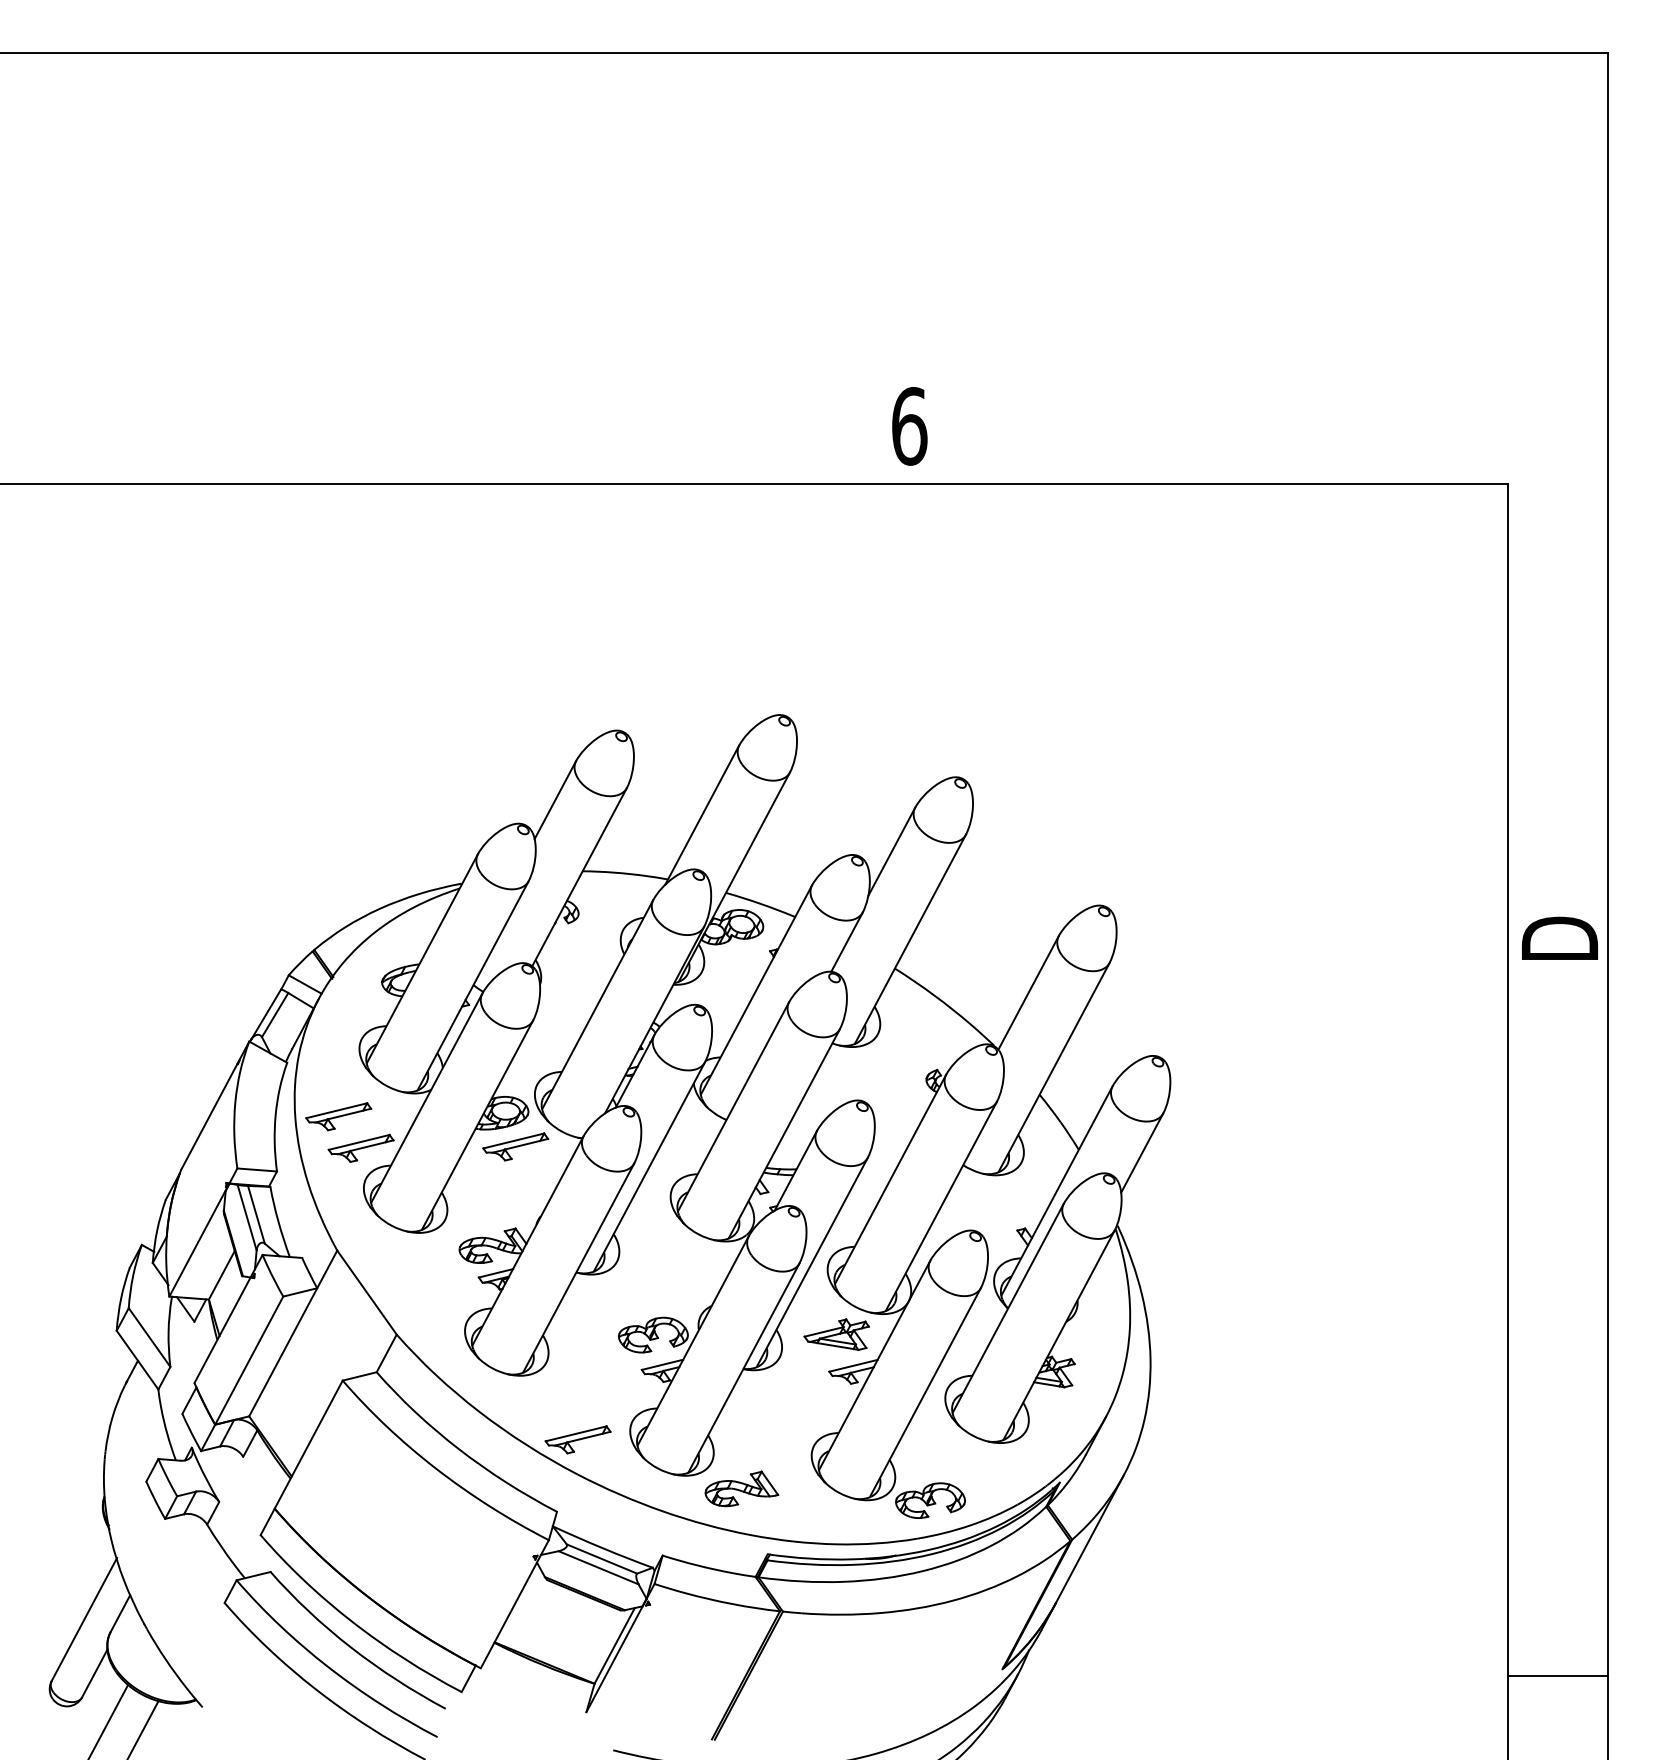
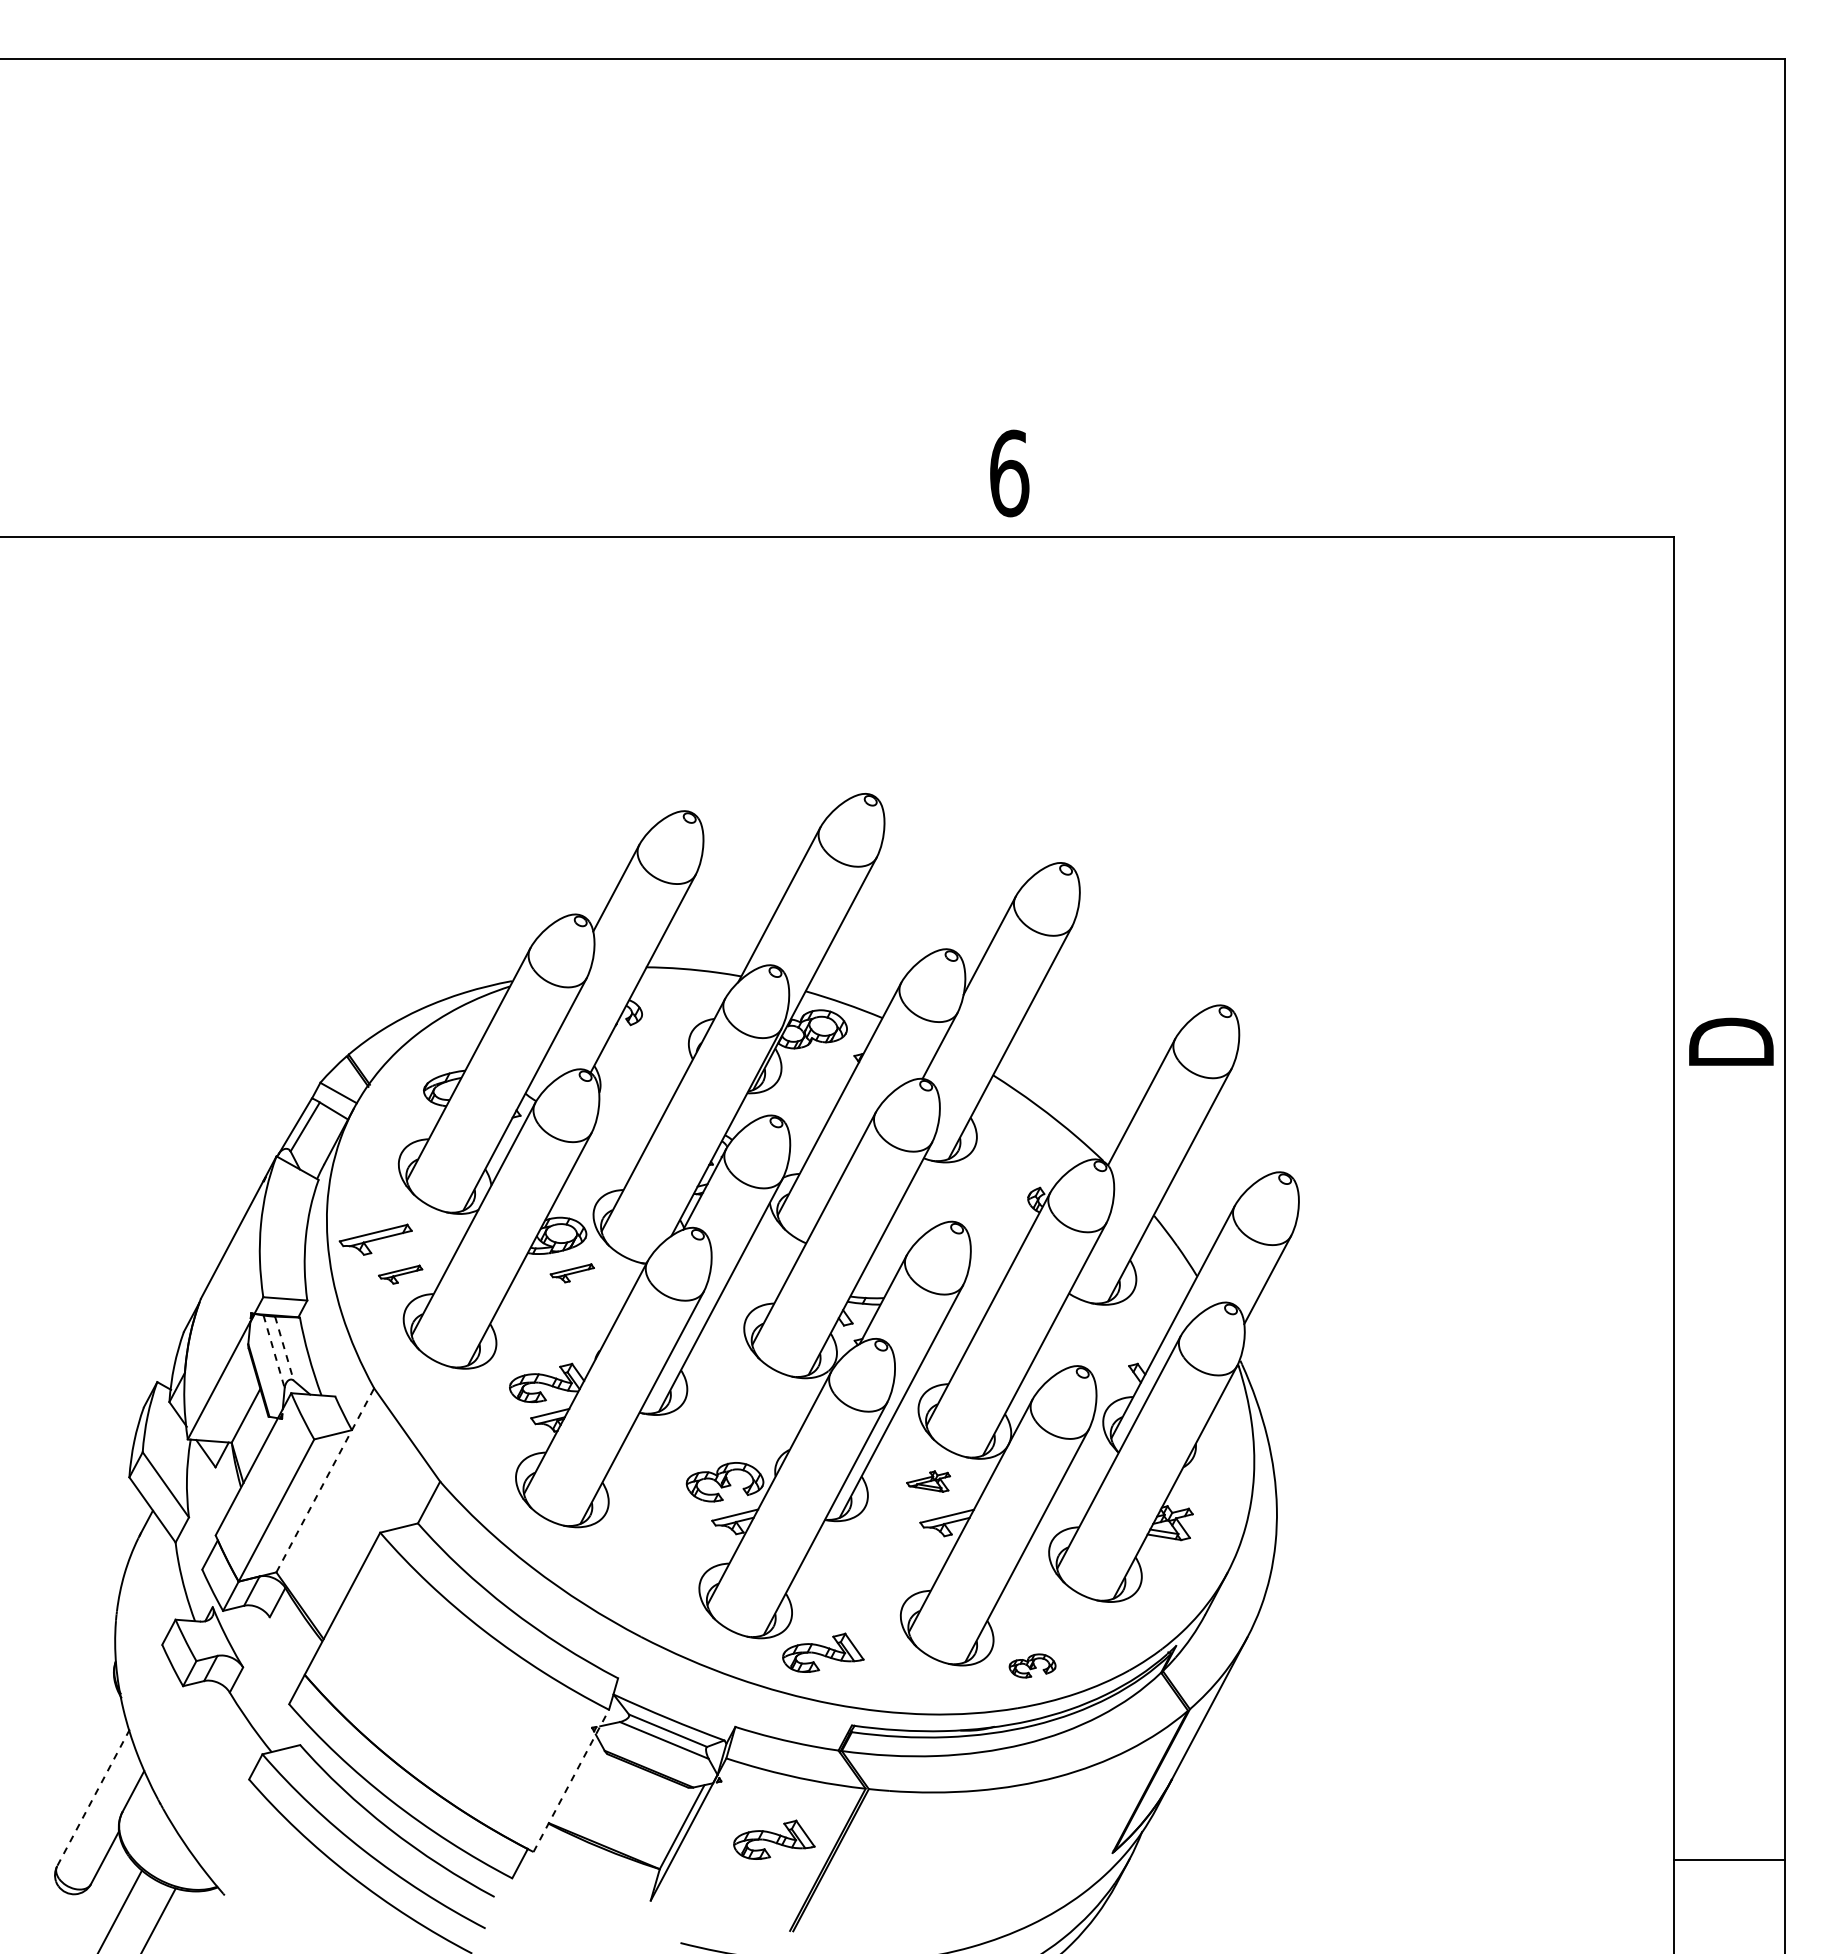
part: (515, 1147) -> (572, 1273), size x0.6
part: (360, 1148) -> (400, 1274), size x0.6
line: (256, 1215) -> (284, 1349), solid -> dashed
line: (247, 1217) -> (274, 1351), solid -> dashed
line: (293, 1332) -> (325, 1479), solid -> dashed
part: (836, 1334) -> (928, 1481), size x0.6
part: (578, 1439) -> (641, 1598), removed
part: (930, 1500) -> (1032, 1665), size x0.6
line: (515, 1603) -> (571, 1780), solid -> dashed
line: (84, 1620) -> (93, 1798), solid -> dashed
part: (697, 1657) -> (774, 1839), added

